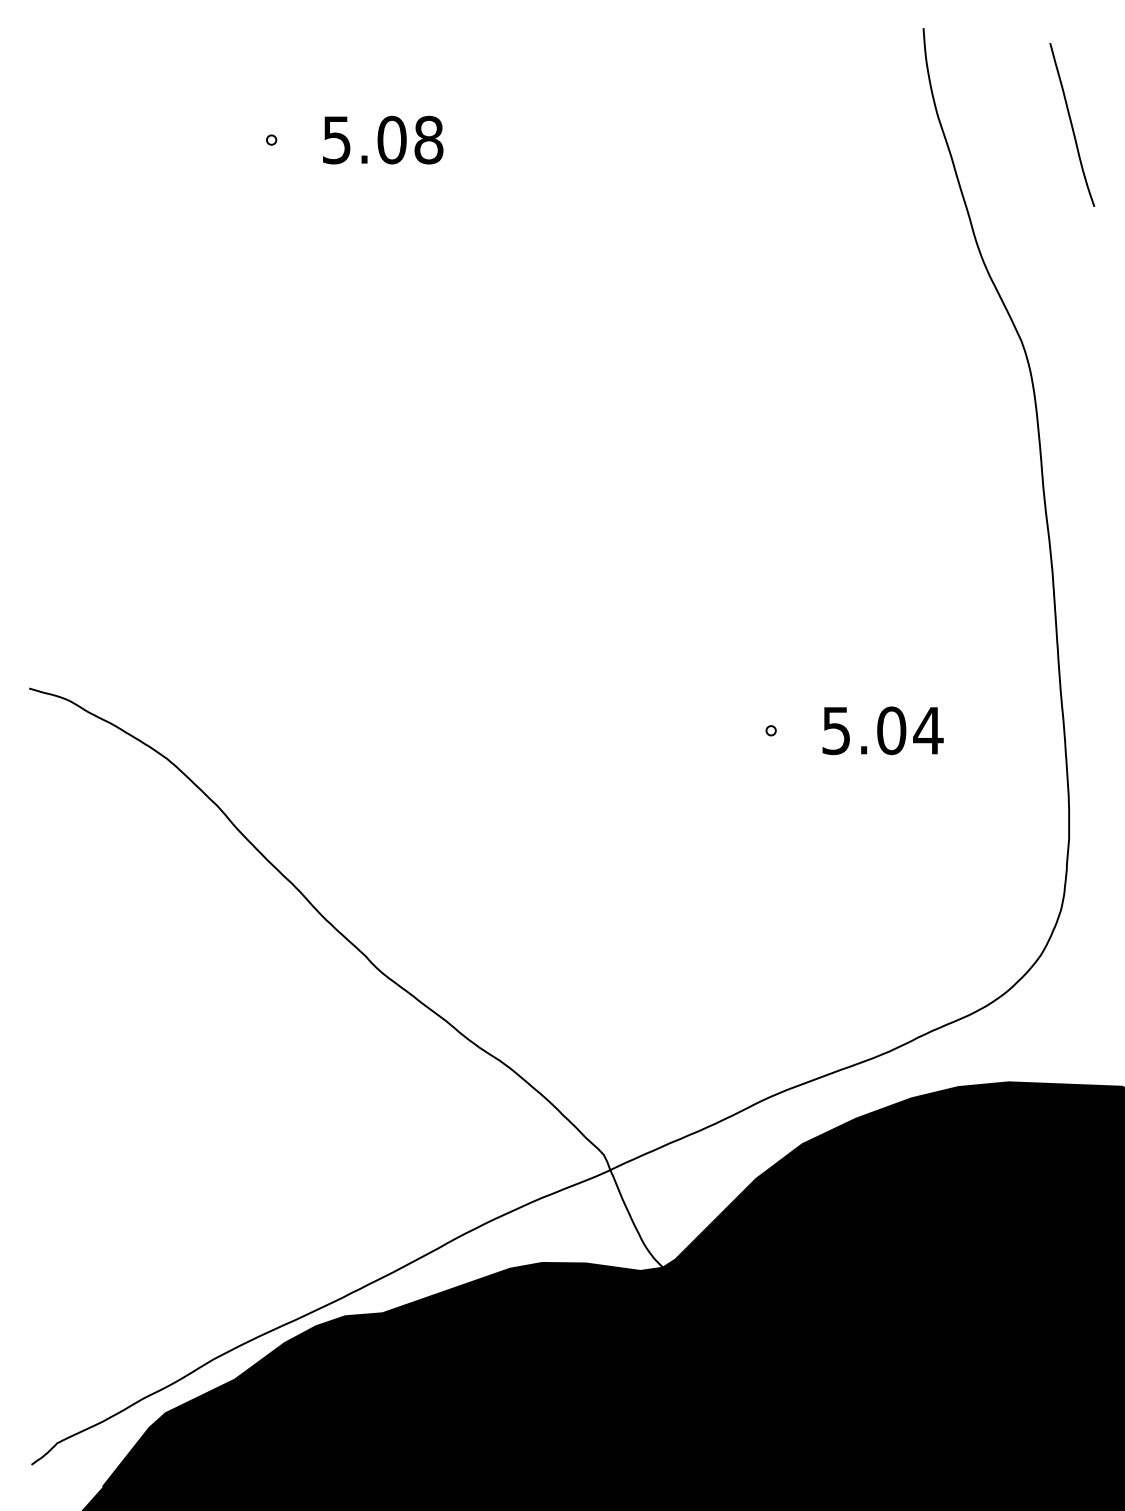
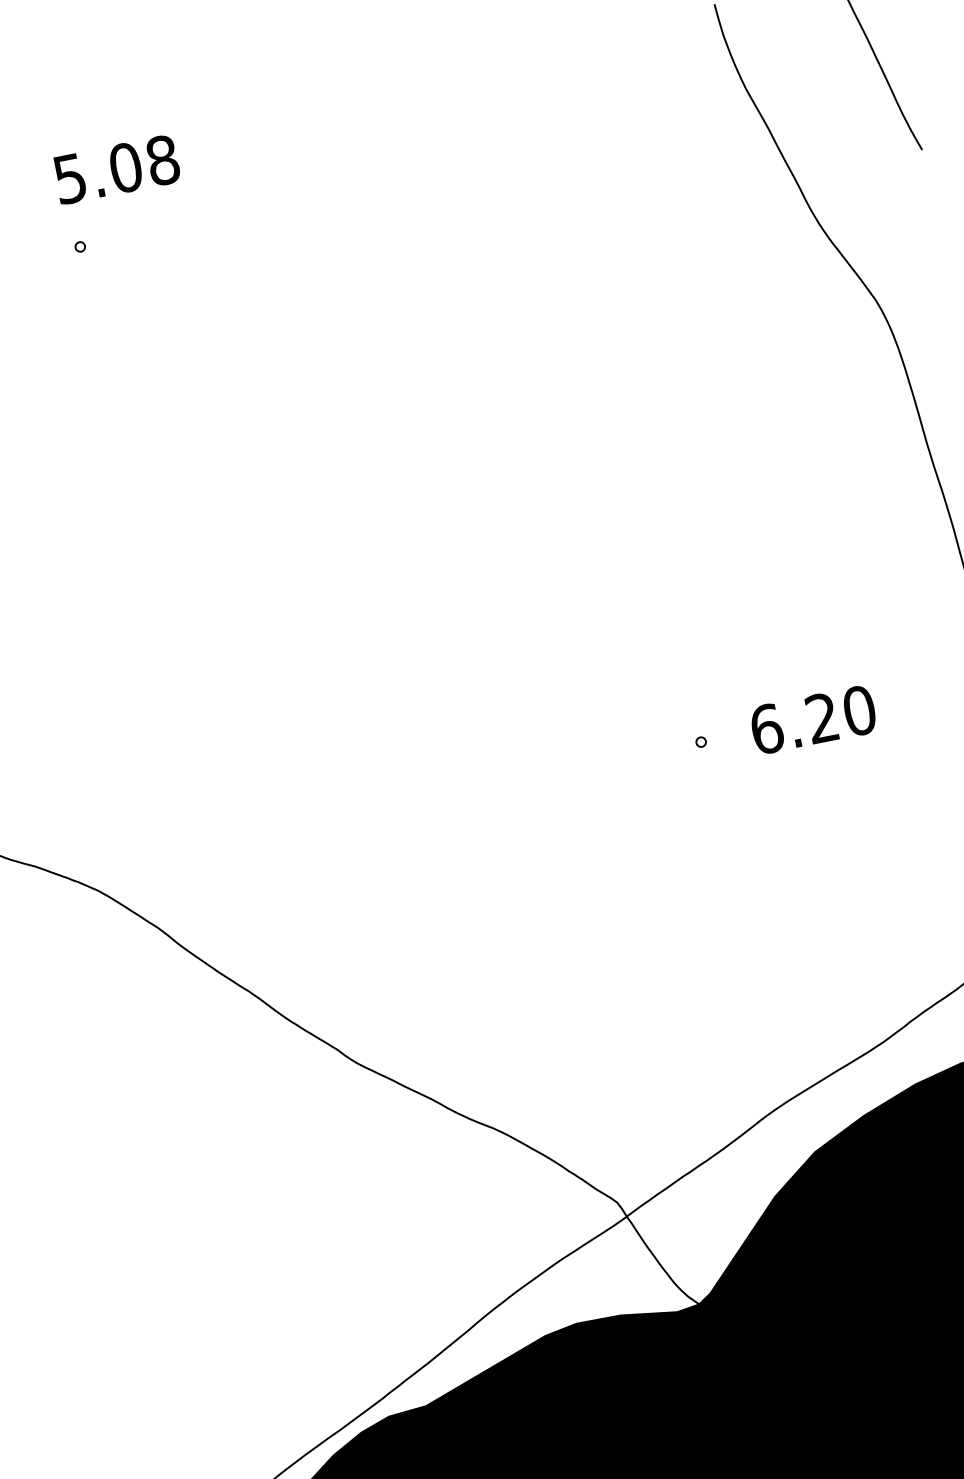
text: (383, 139) -> (117, 168), moved
text: (882, 730) -> (813, 719), 5.04 -> 6.20

